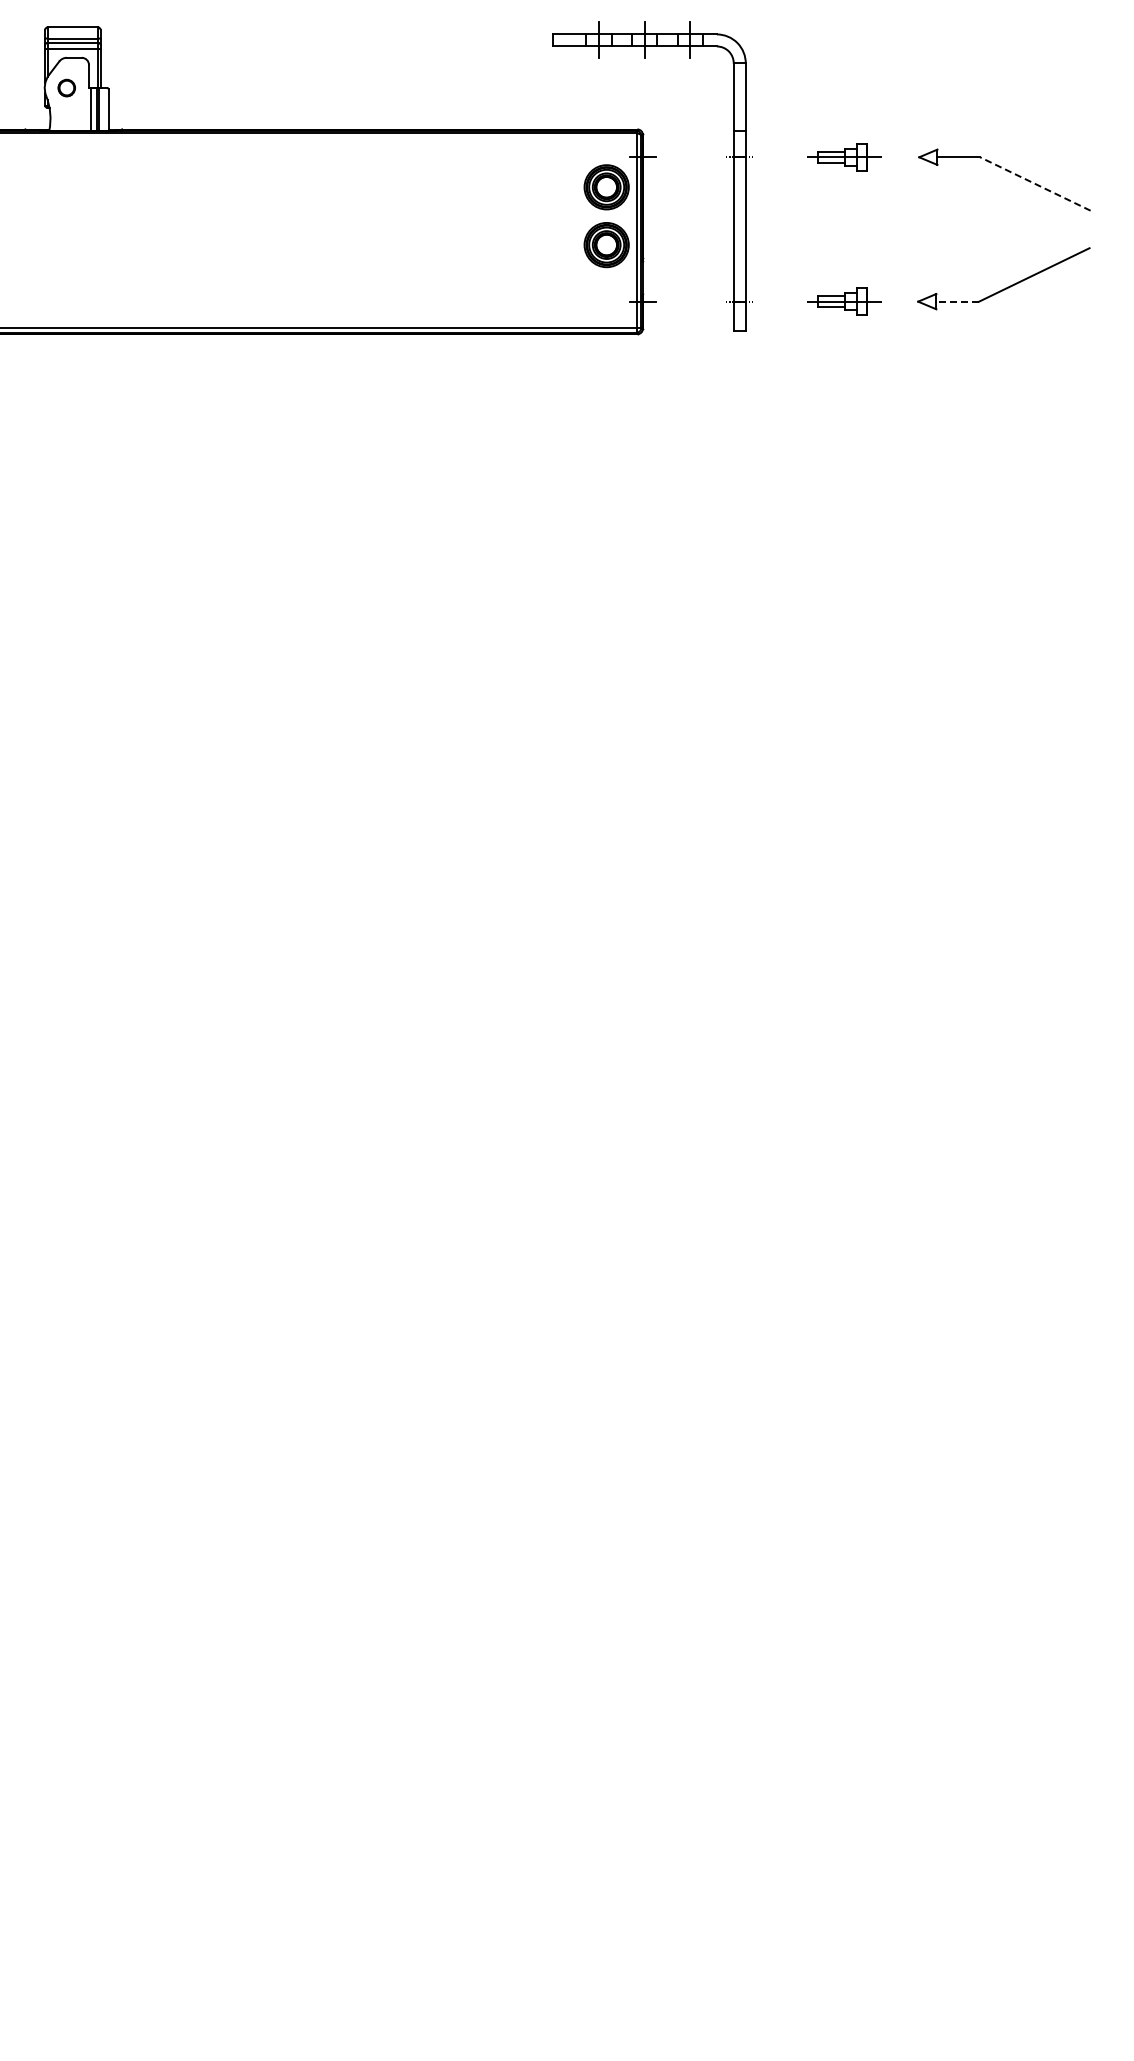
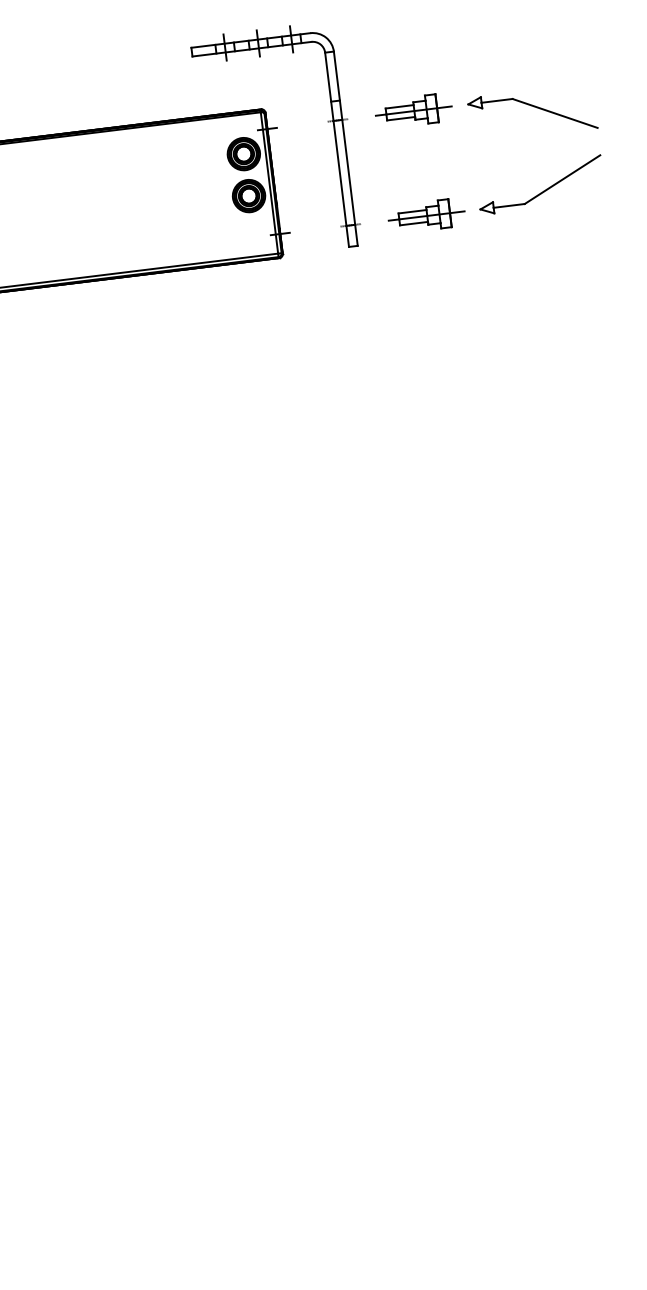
part: (844, 157) -> (414, 111), size x1.43
line: (1034, 183) -> (554, 113), dashed -> solid
part: (844, 301) -> (426, 215), size x1.43
line: (957, 301) -> (509, 205), dashed -> solid

